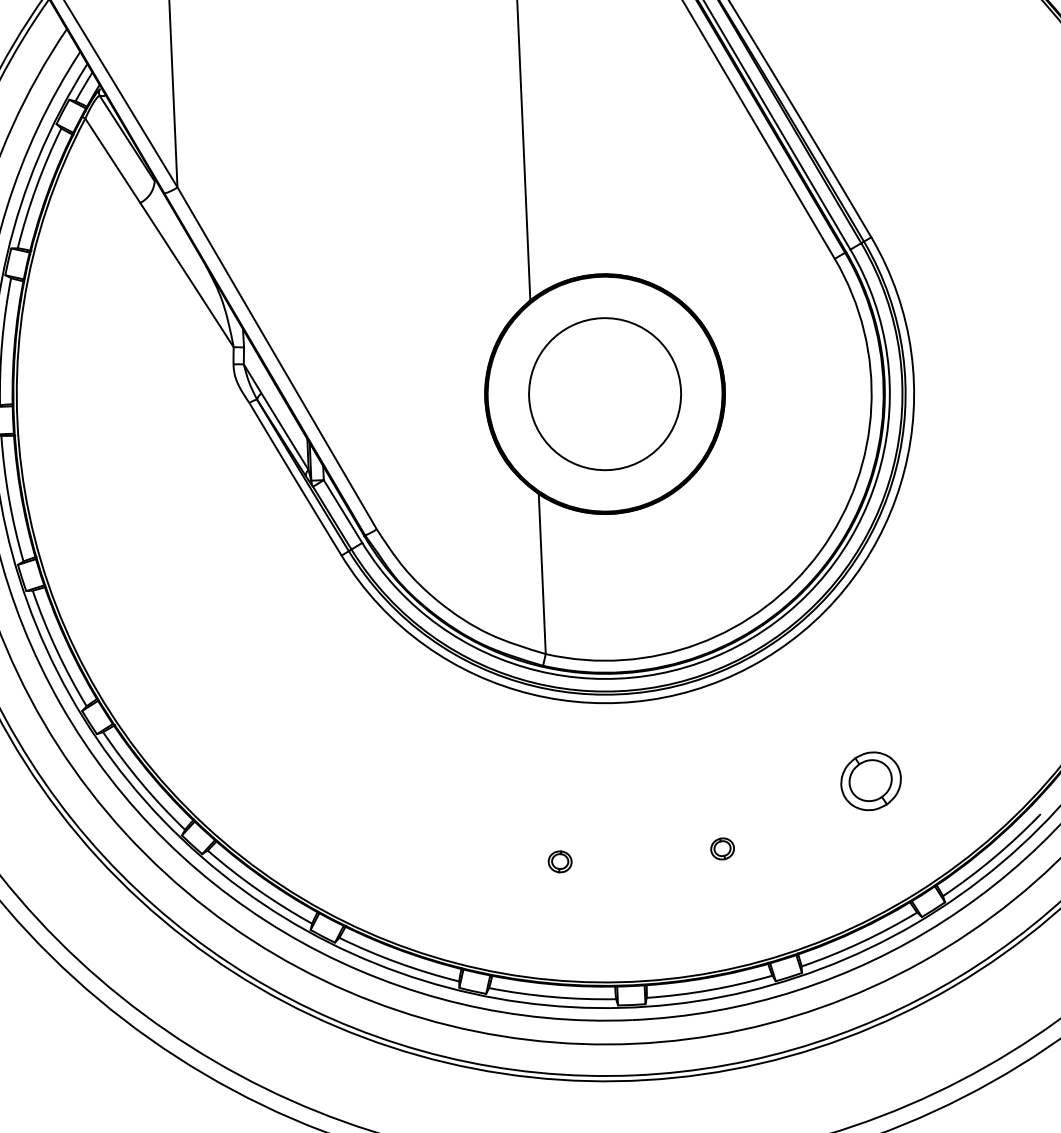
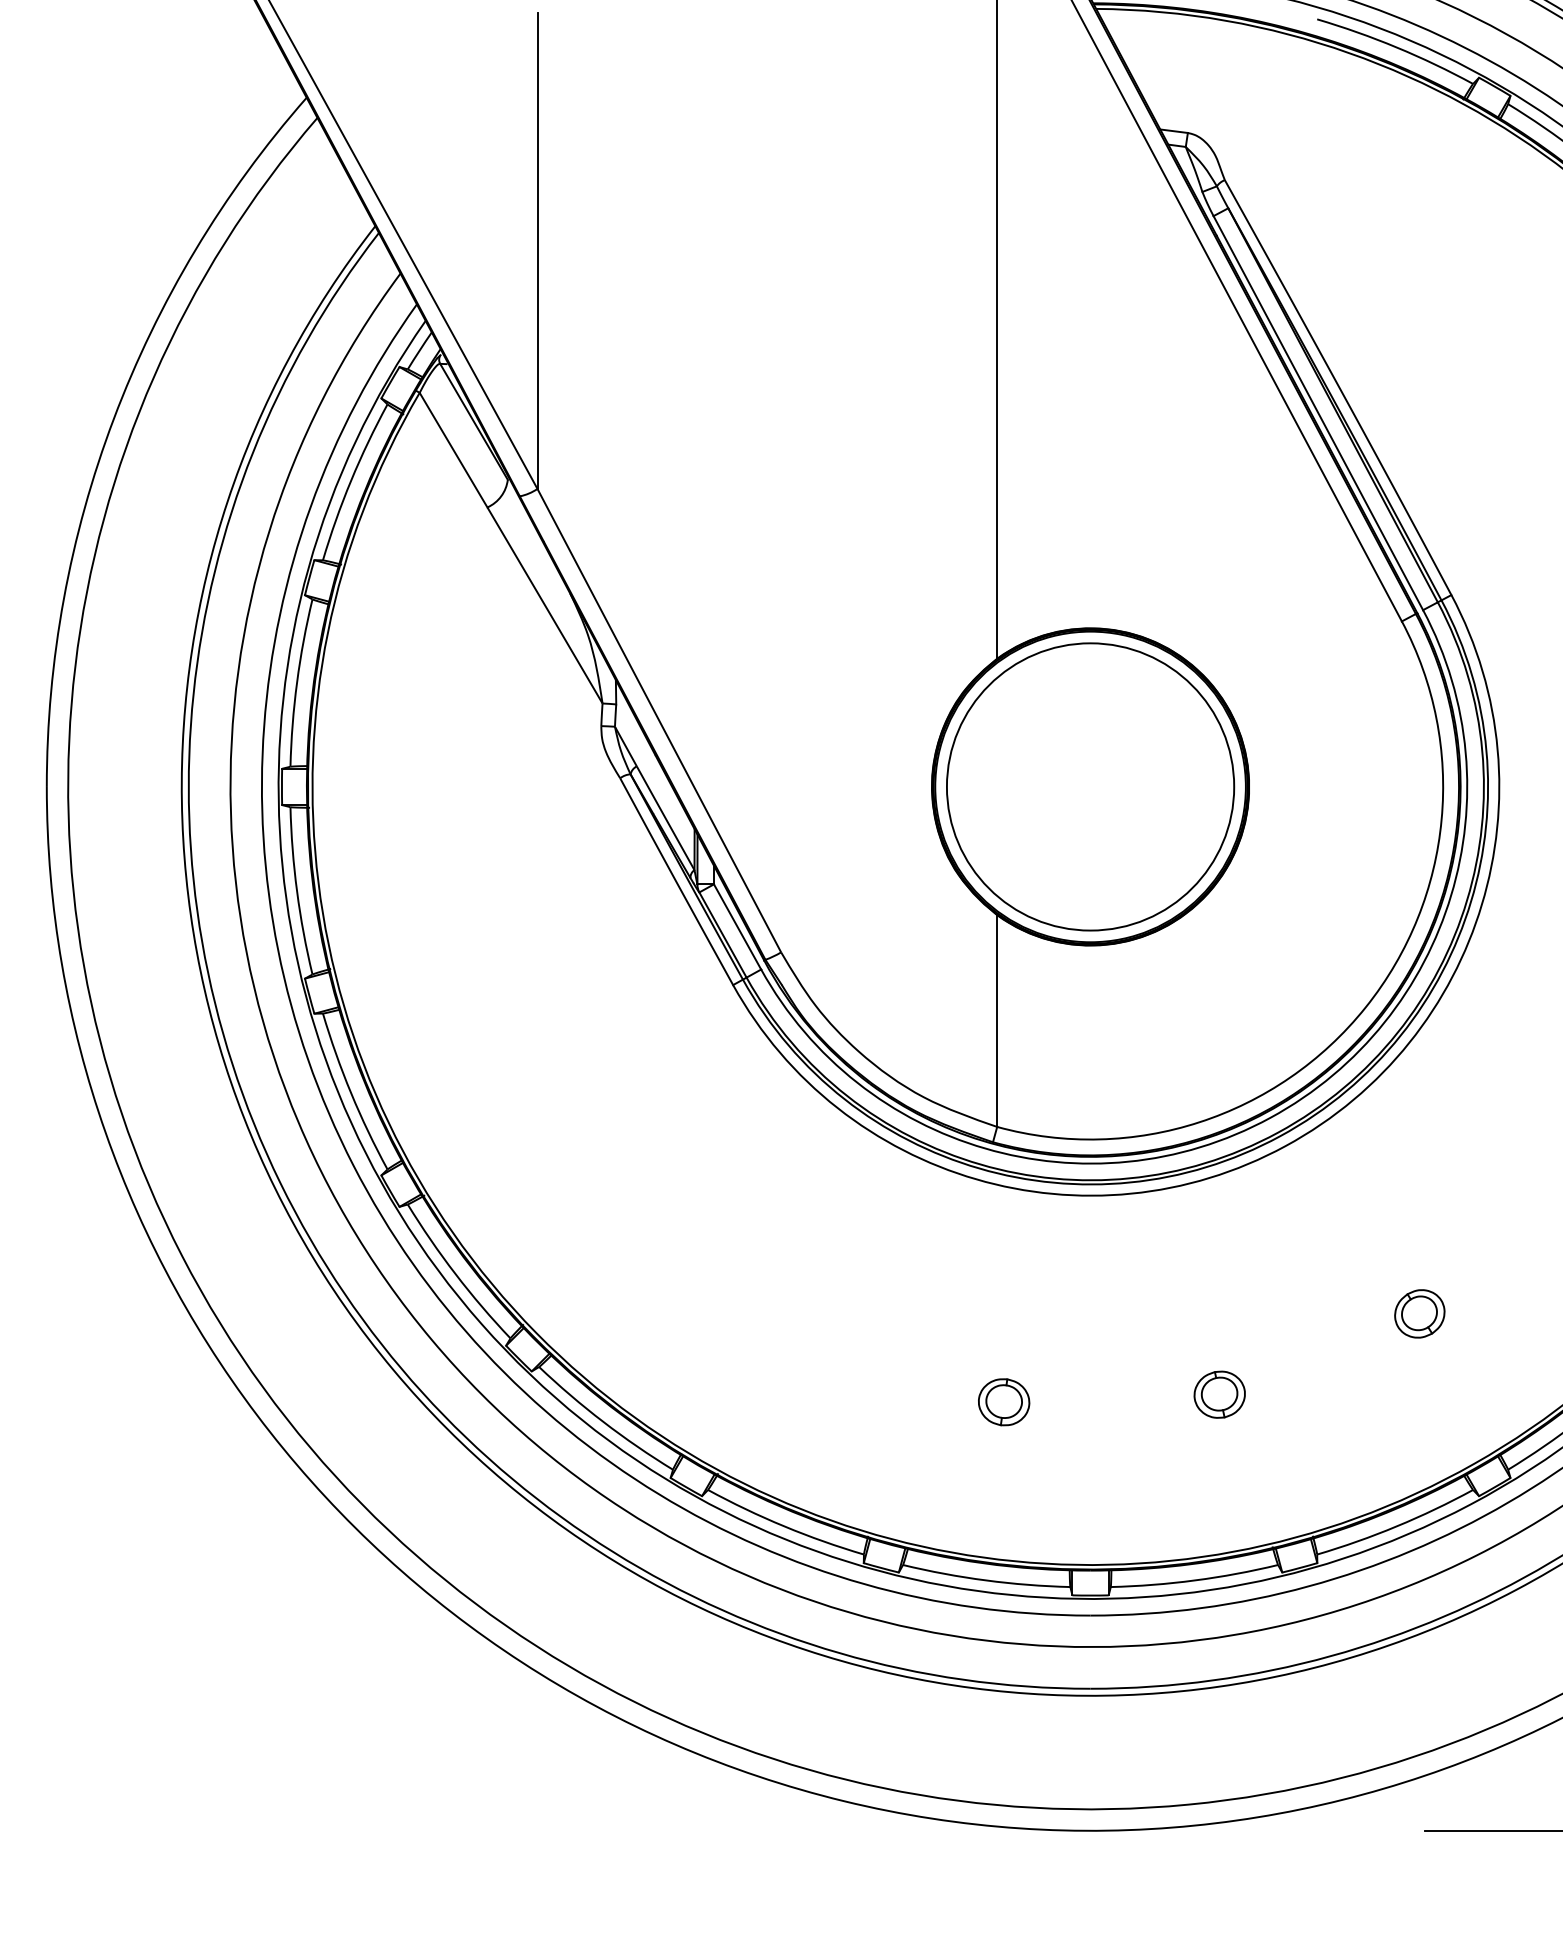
circle: (605, 393) -> (1090, 786), size x1.43
part: (870, 781) -> (1419, 1313), size x0.62
part: (722, 848) -> (1219, 1394), size x1.67
part: (560, 861) -> (1004, 1402), size x1.67

